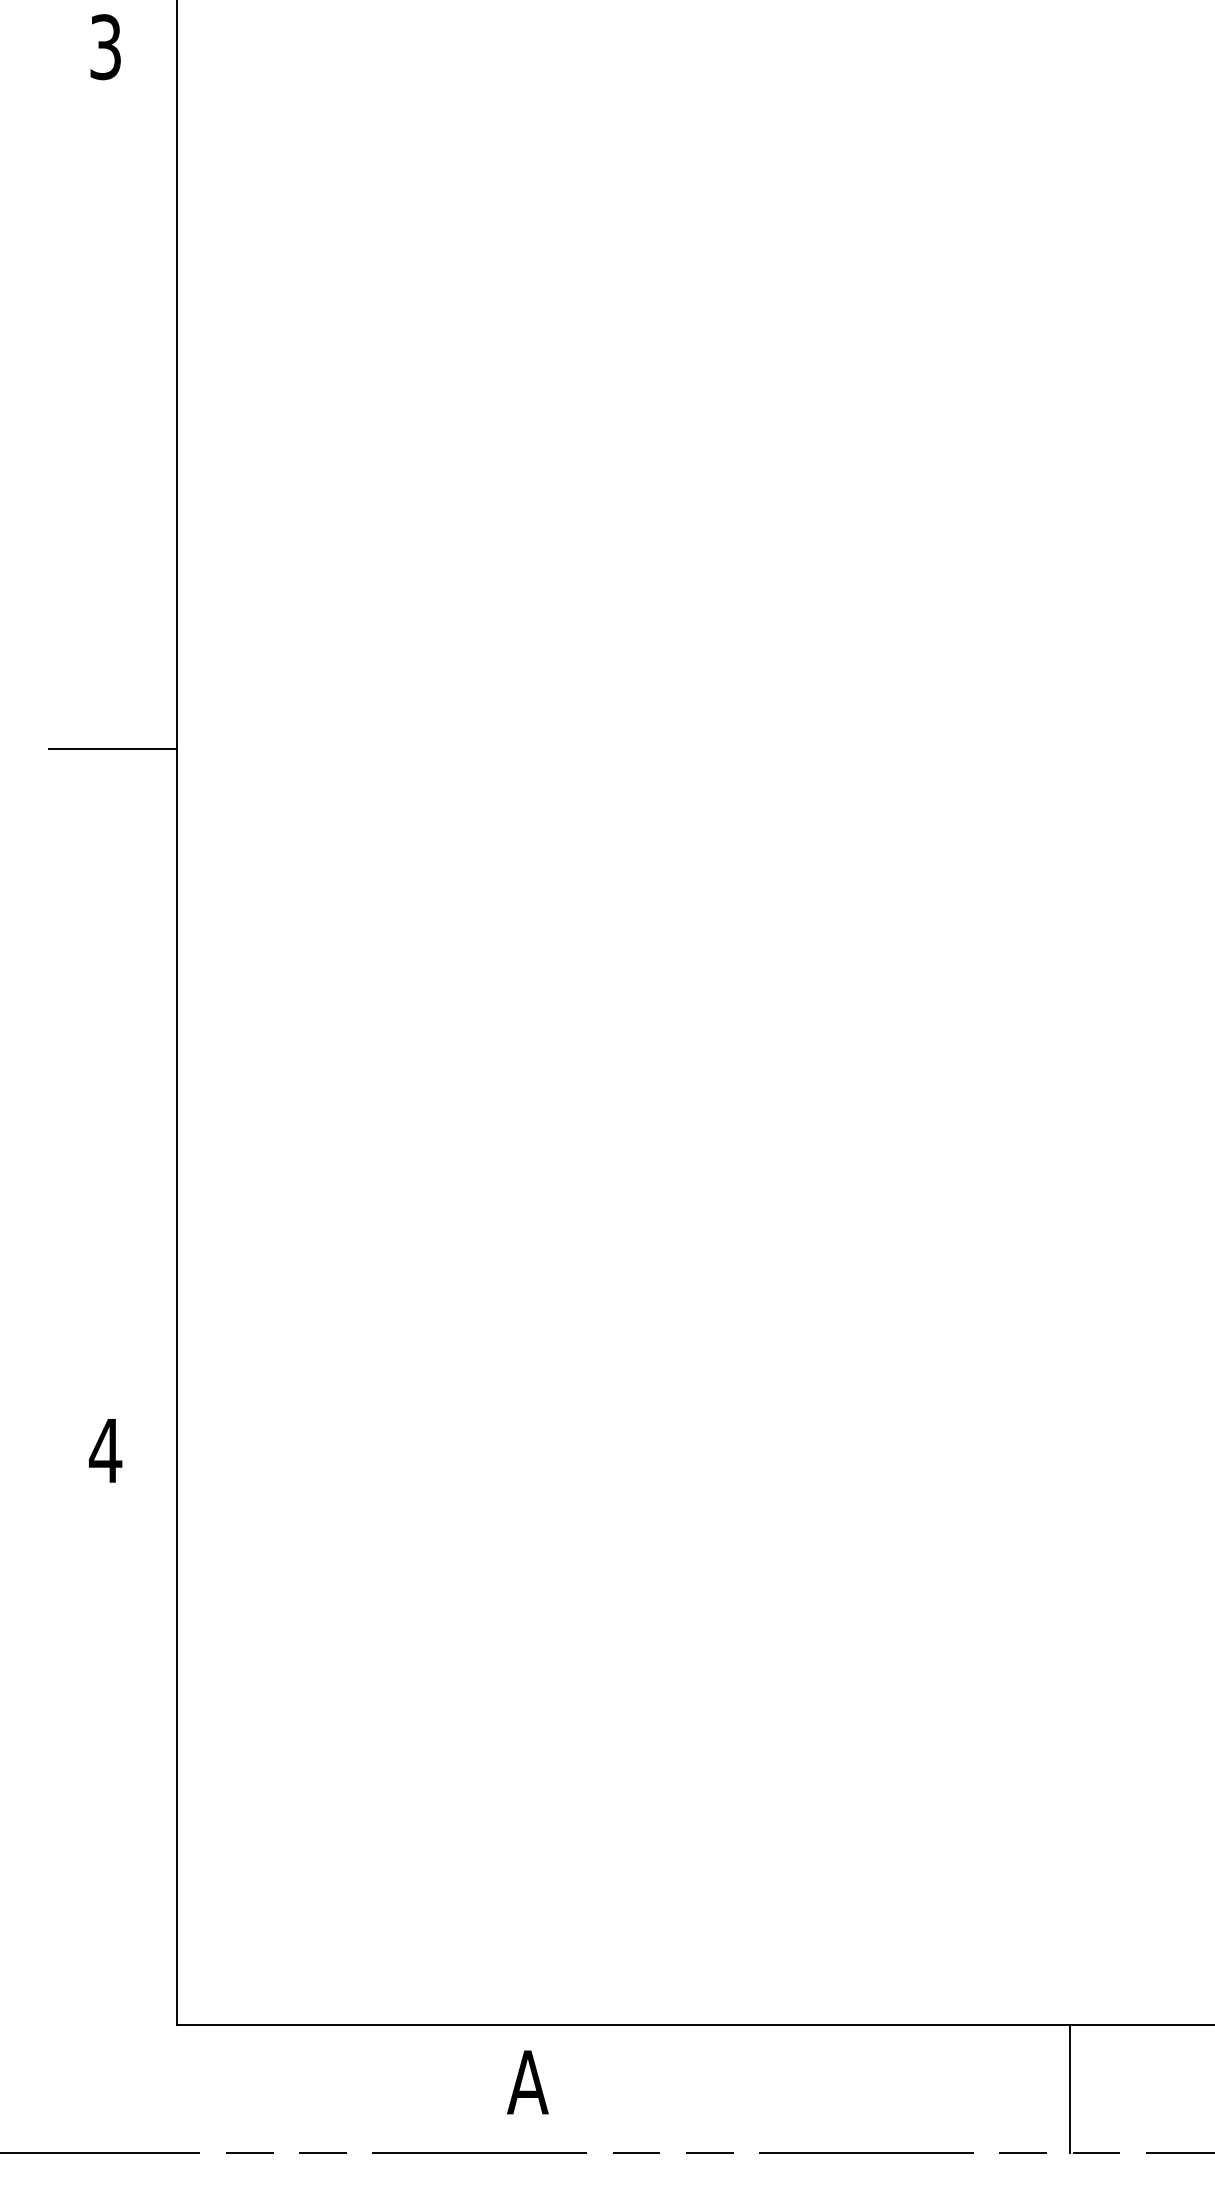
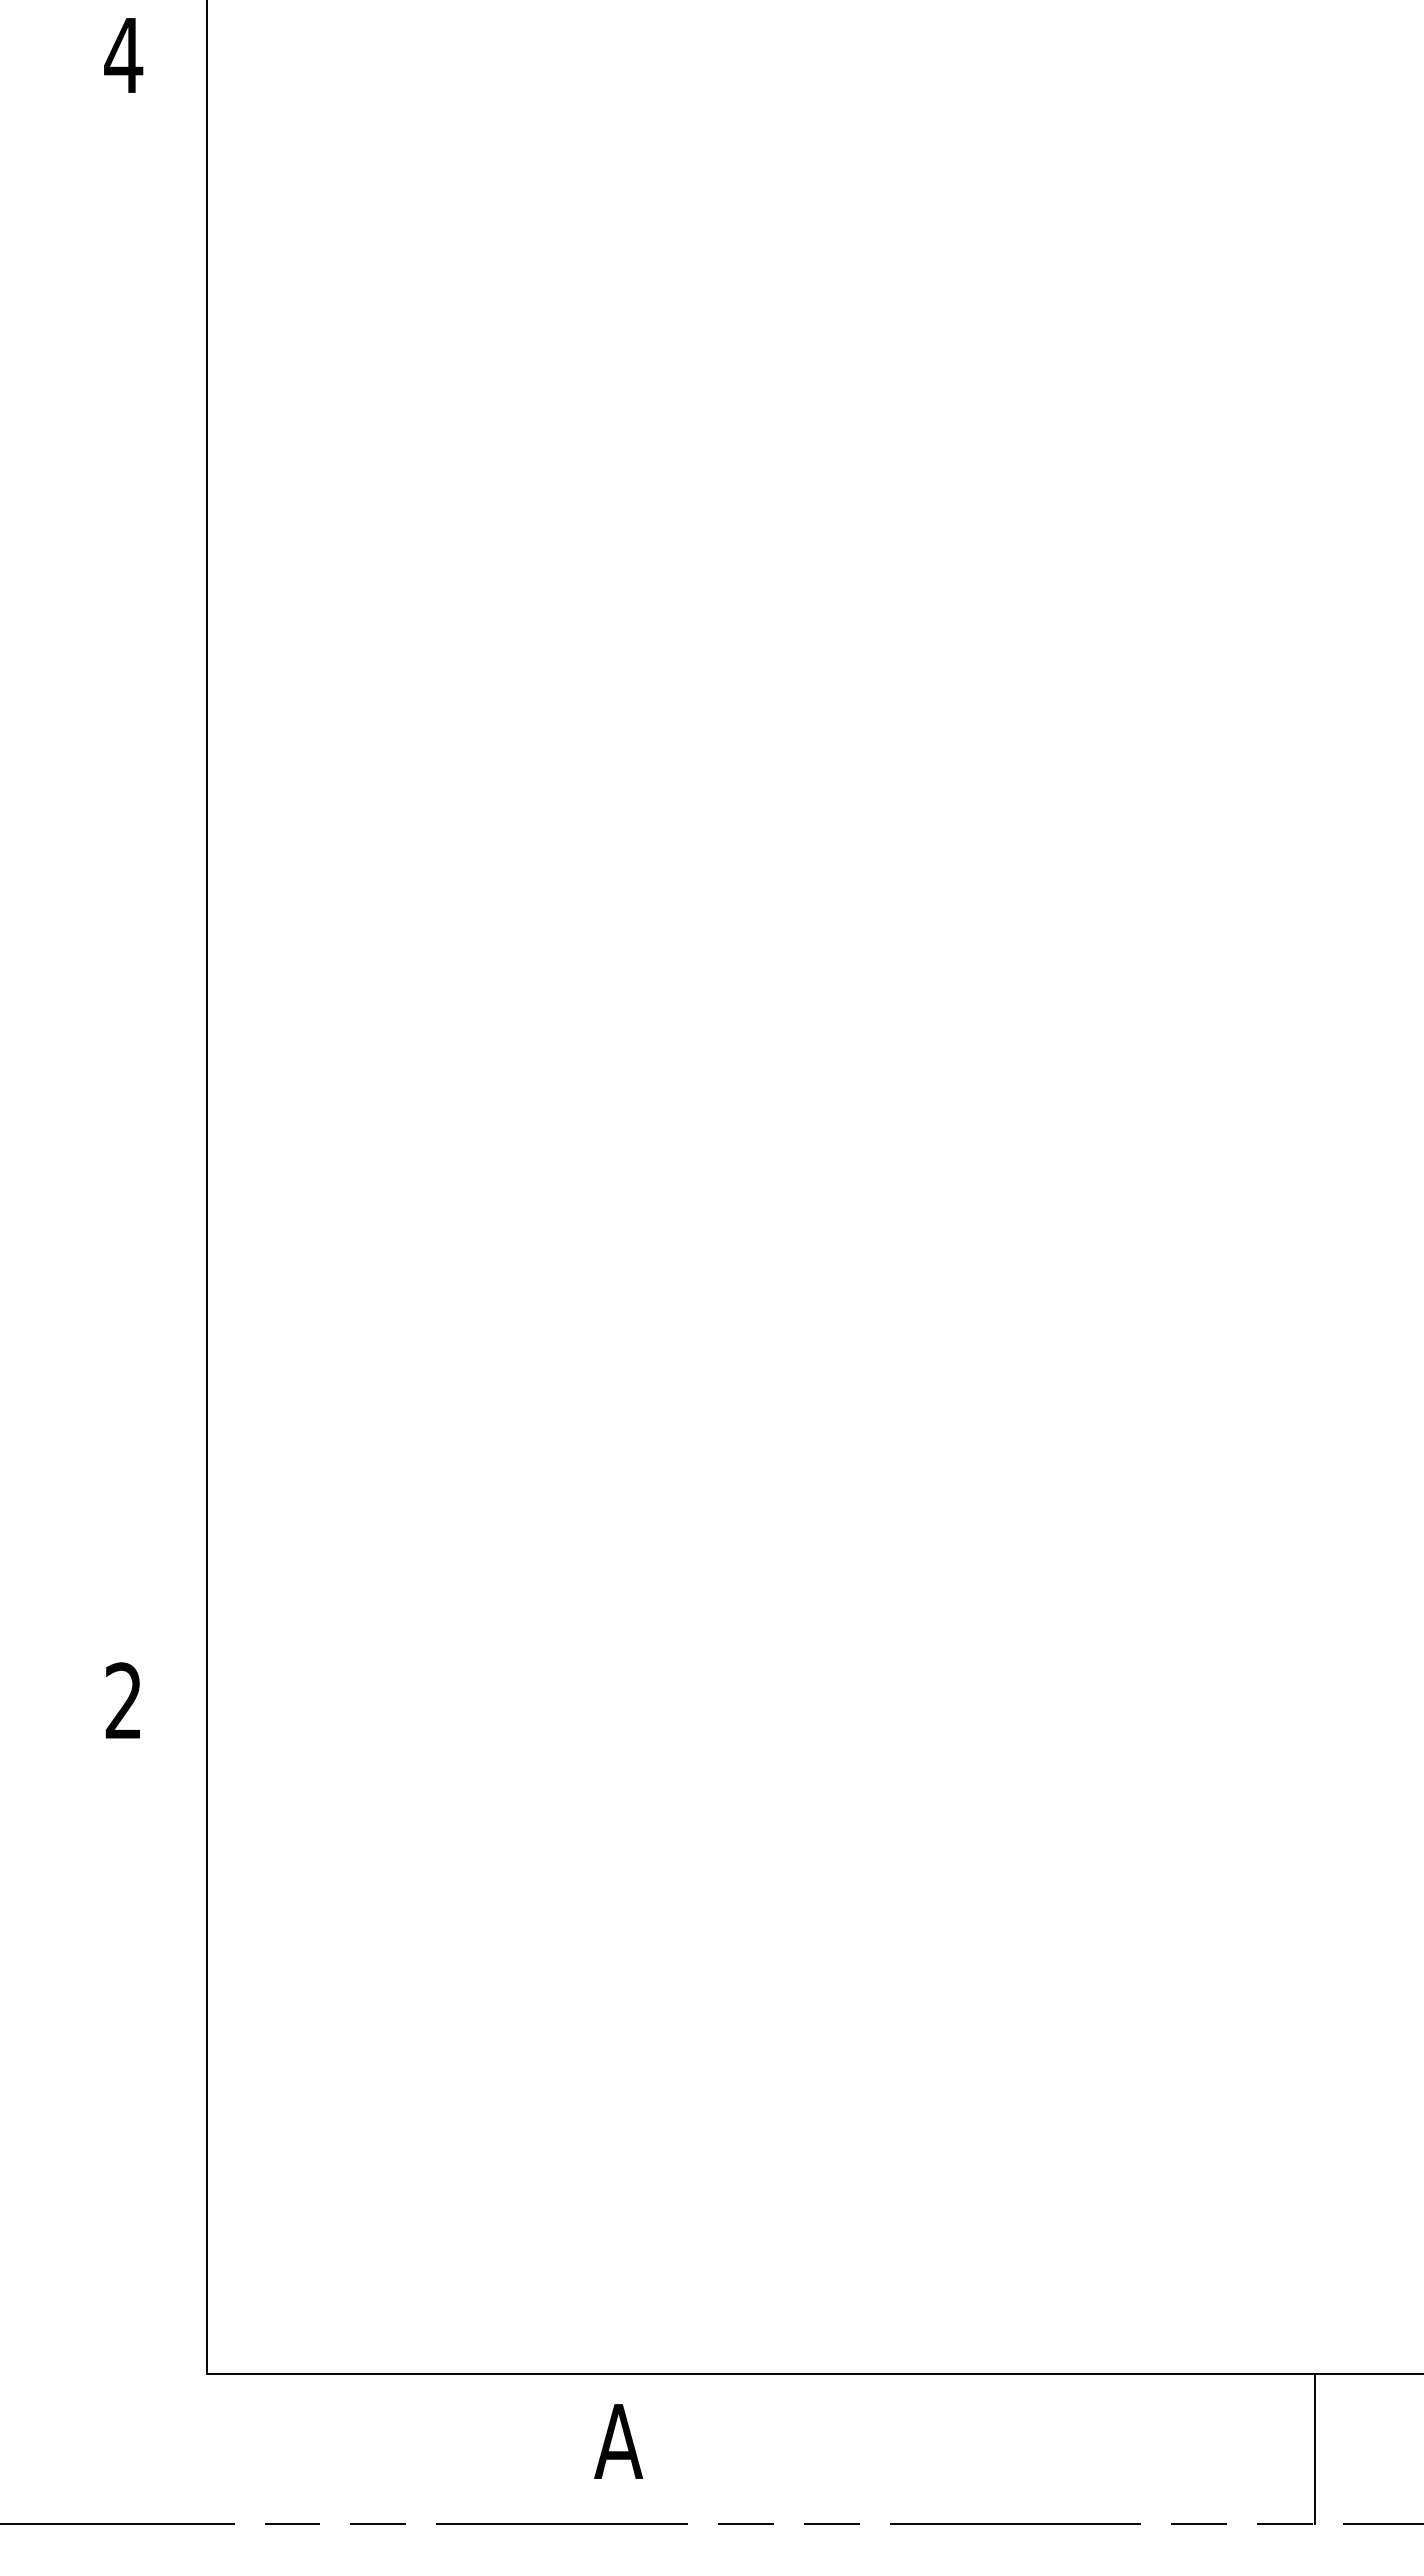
text: (105, 47) -> (123, 55), 3 -> 4
line: (113, 749) -> (132, 878), removed
text: (105, 1450) -> (123, 1700), 4 -> 2
line: (1070, 2088) -> (1315, 2448), moved

